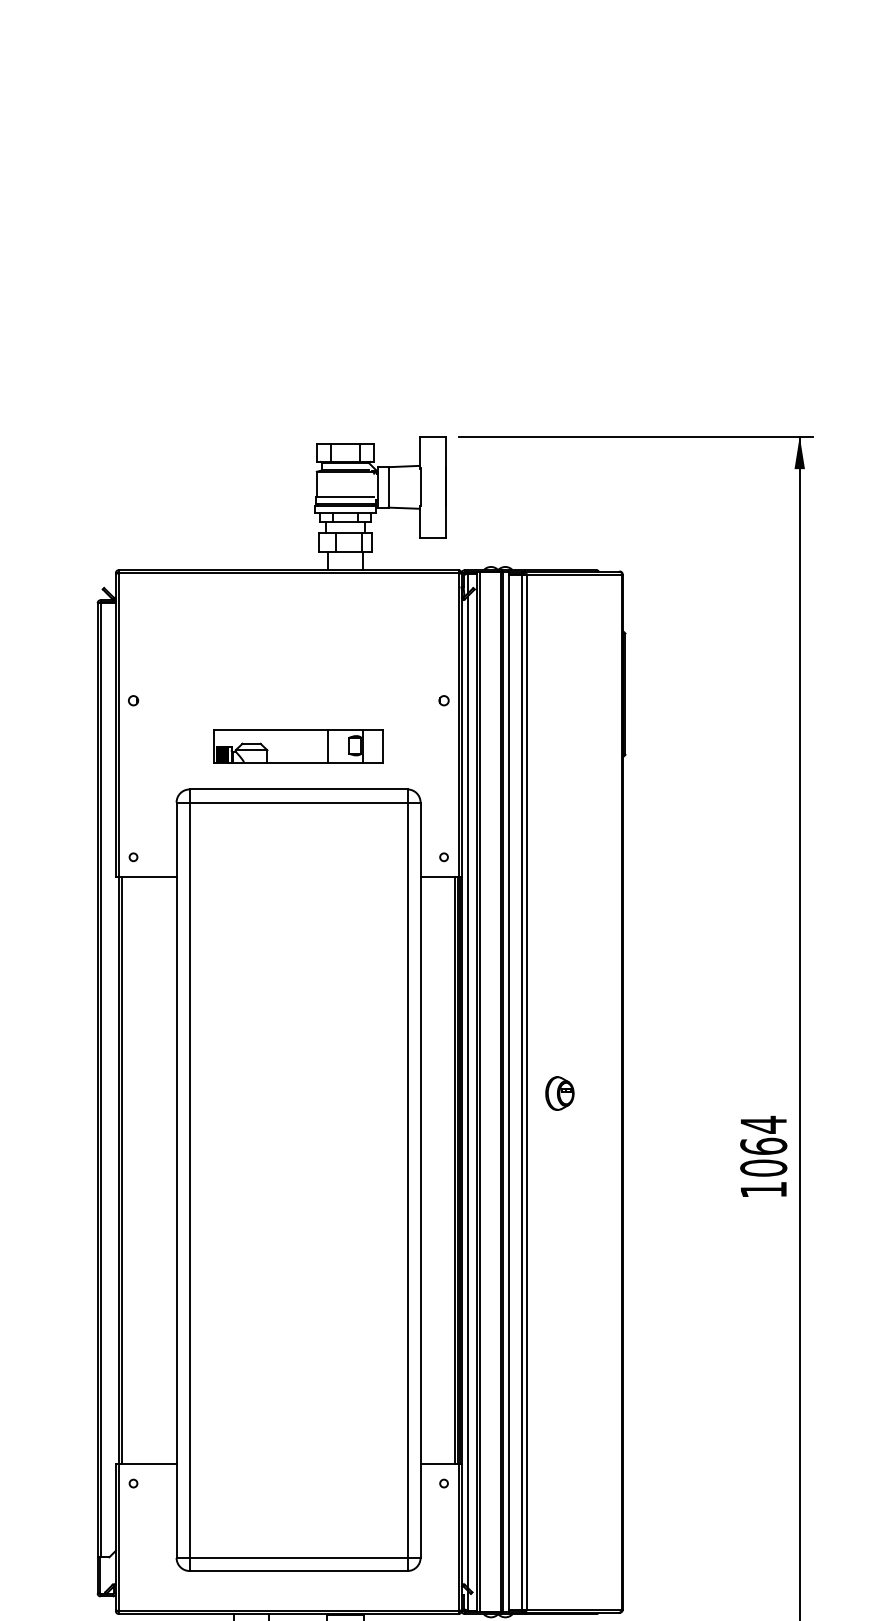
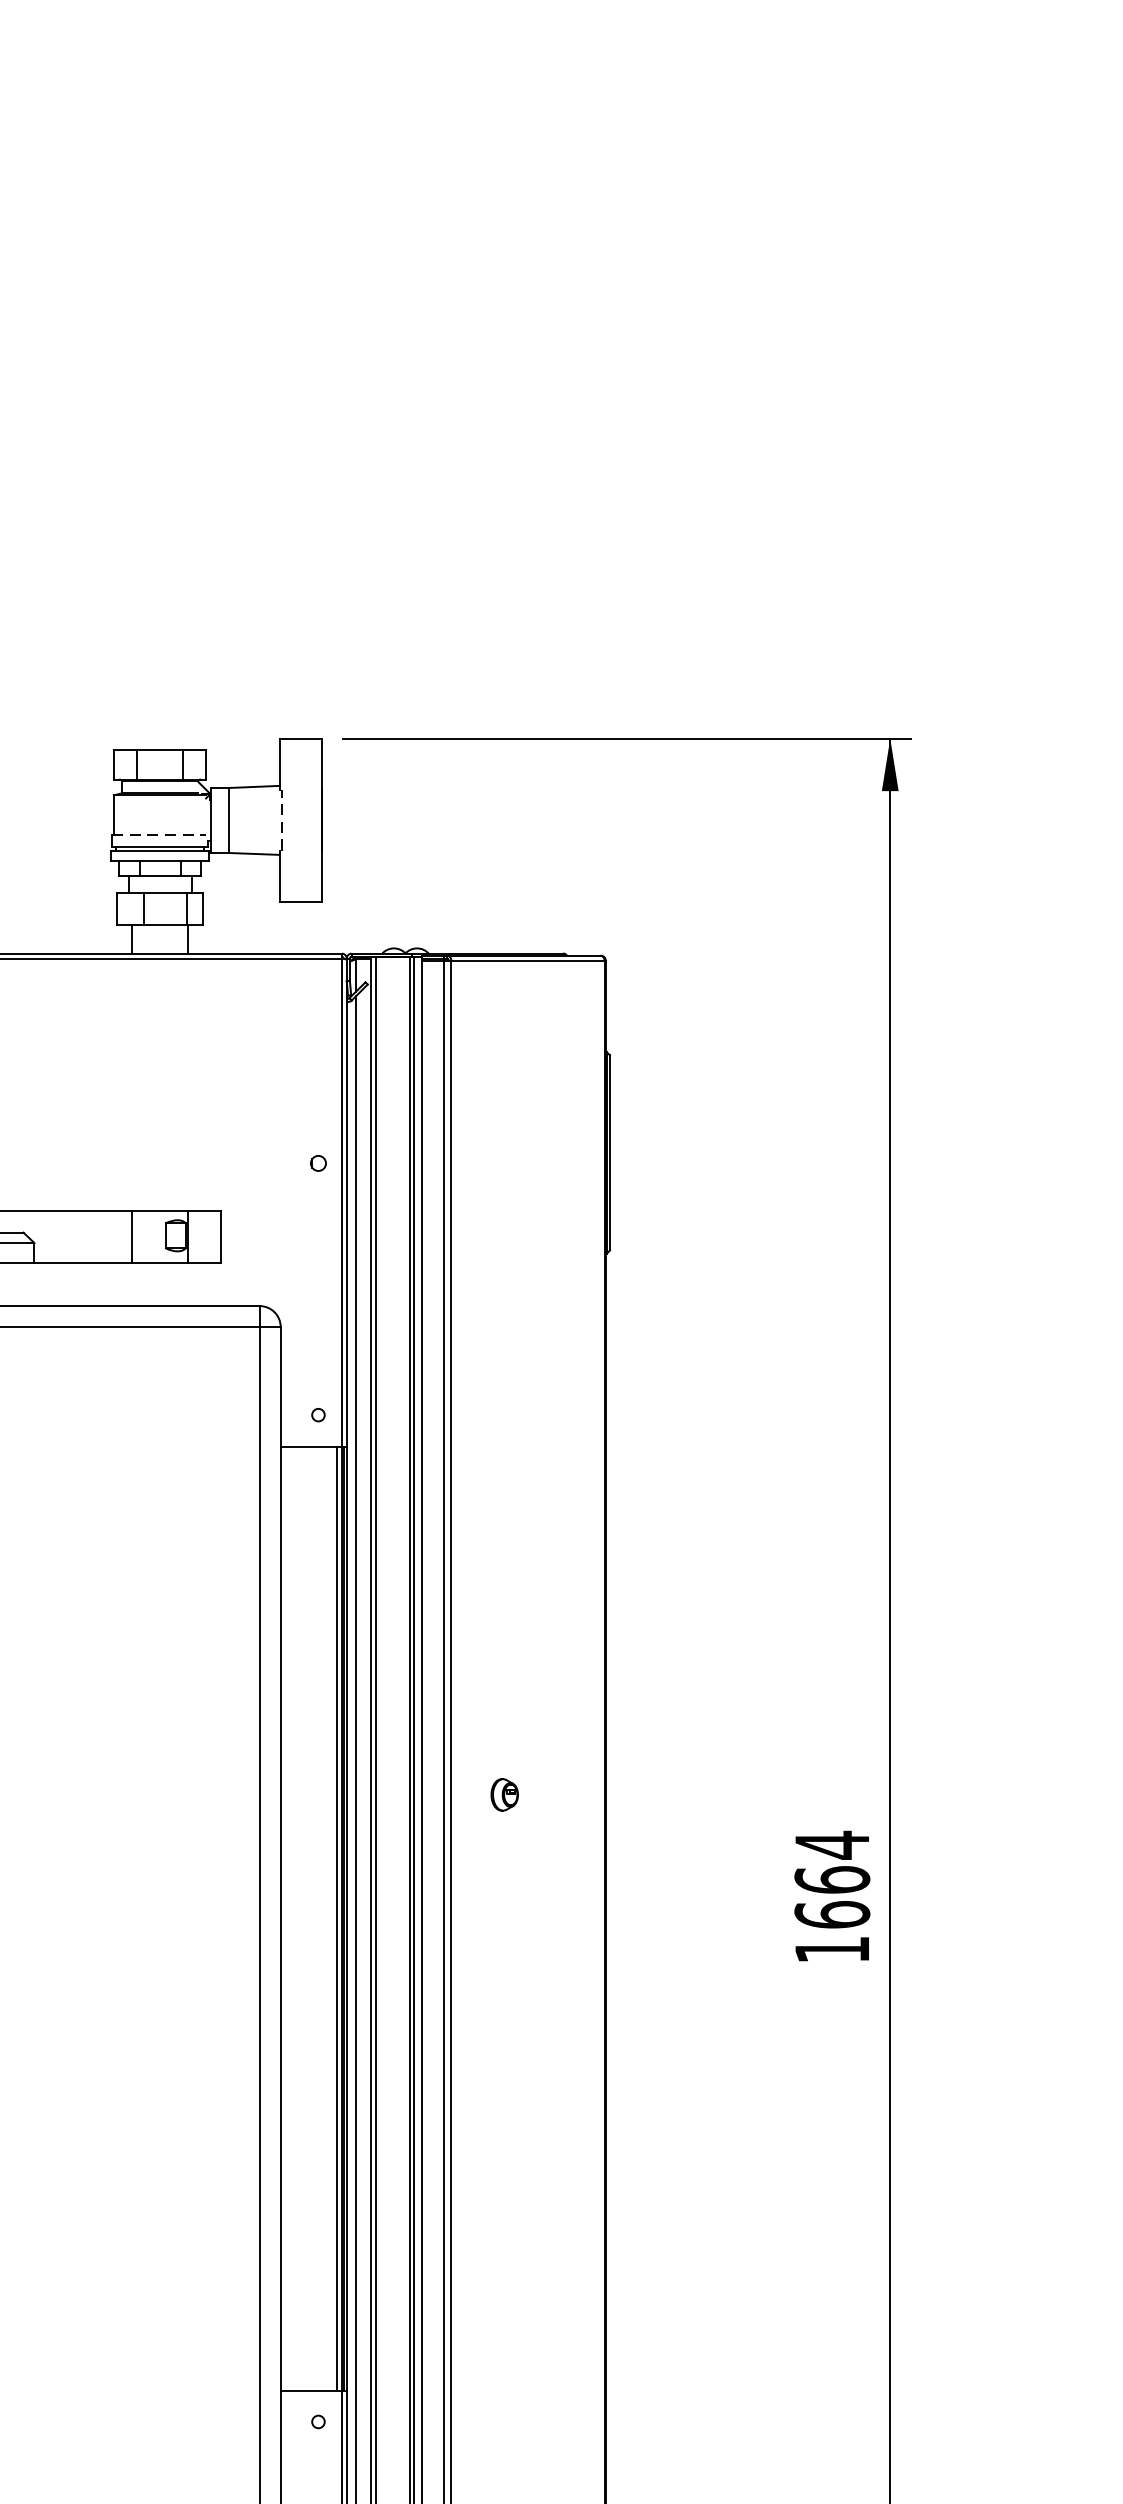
line: (421, 487) -> (282, 820), solid -> dashed
line: (345, 496) -> (160, 835), solid -> dashed
part: (559, 1093) -> (504, 1794), size x0.6
text: (763, 1167) -> (831, 1913), 1064 -> 1664

